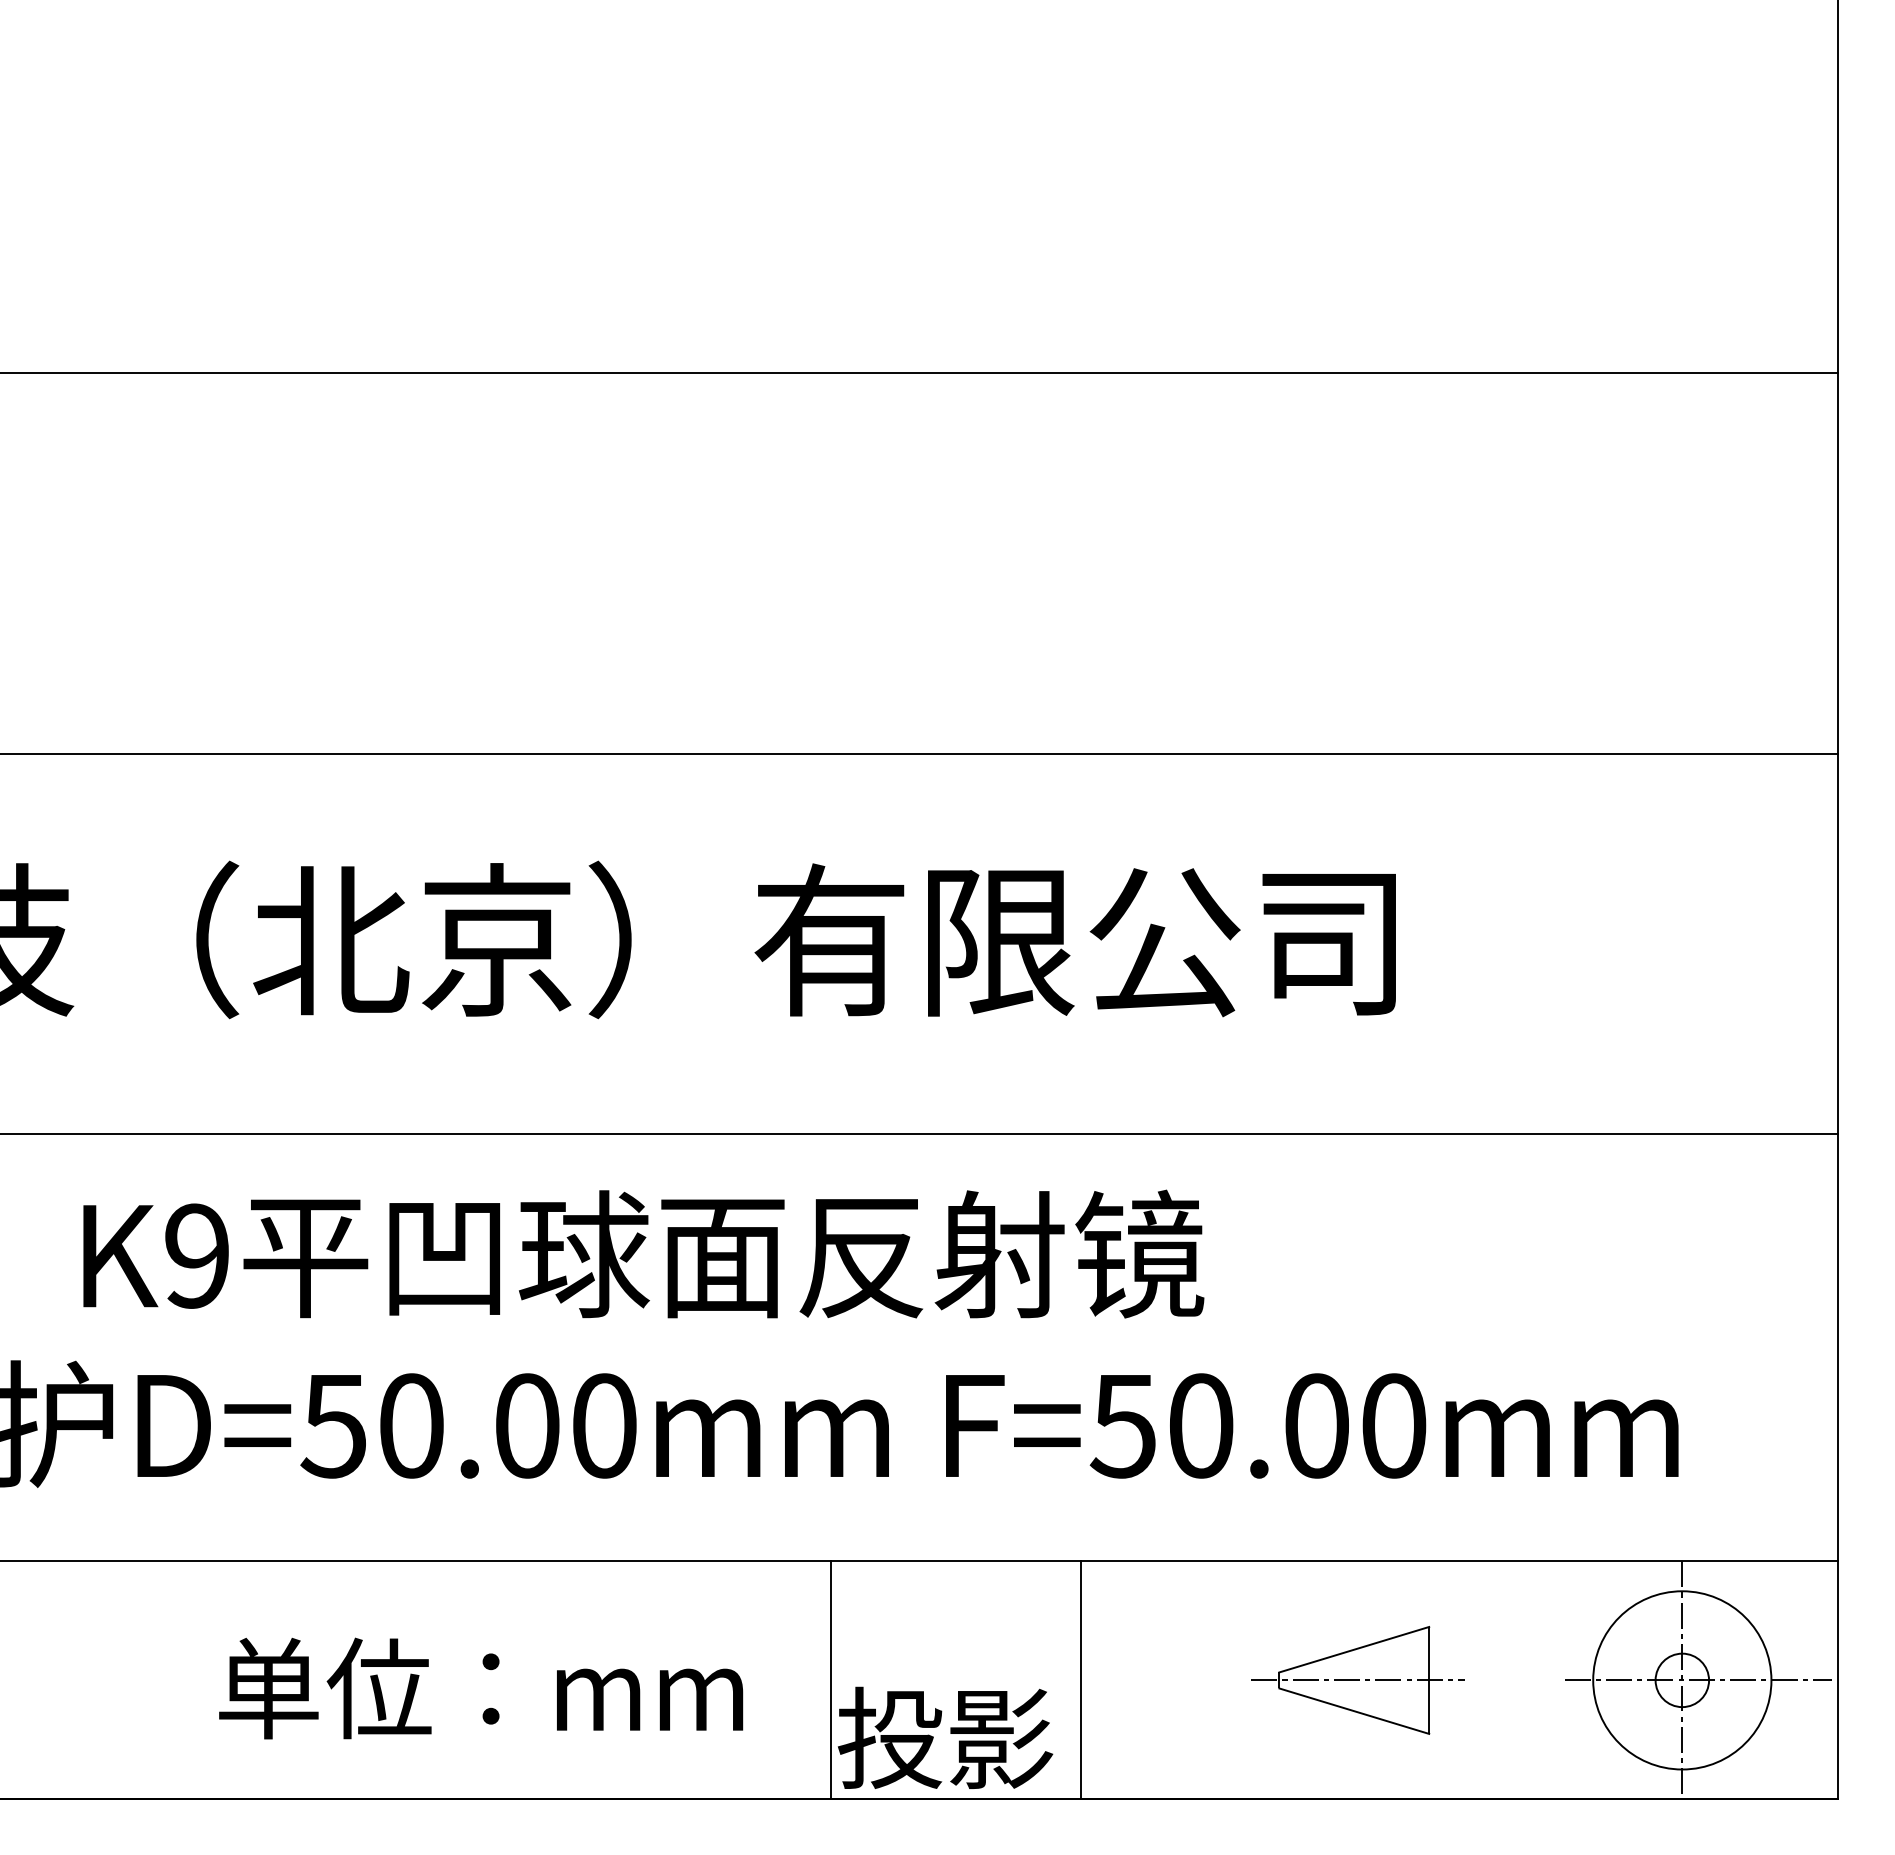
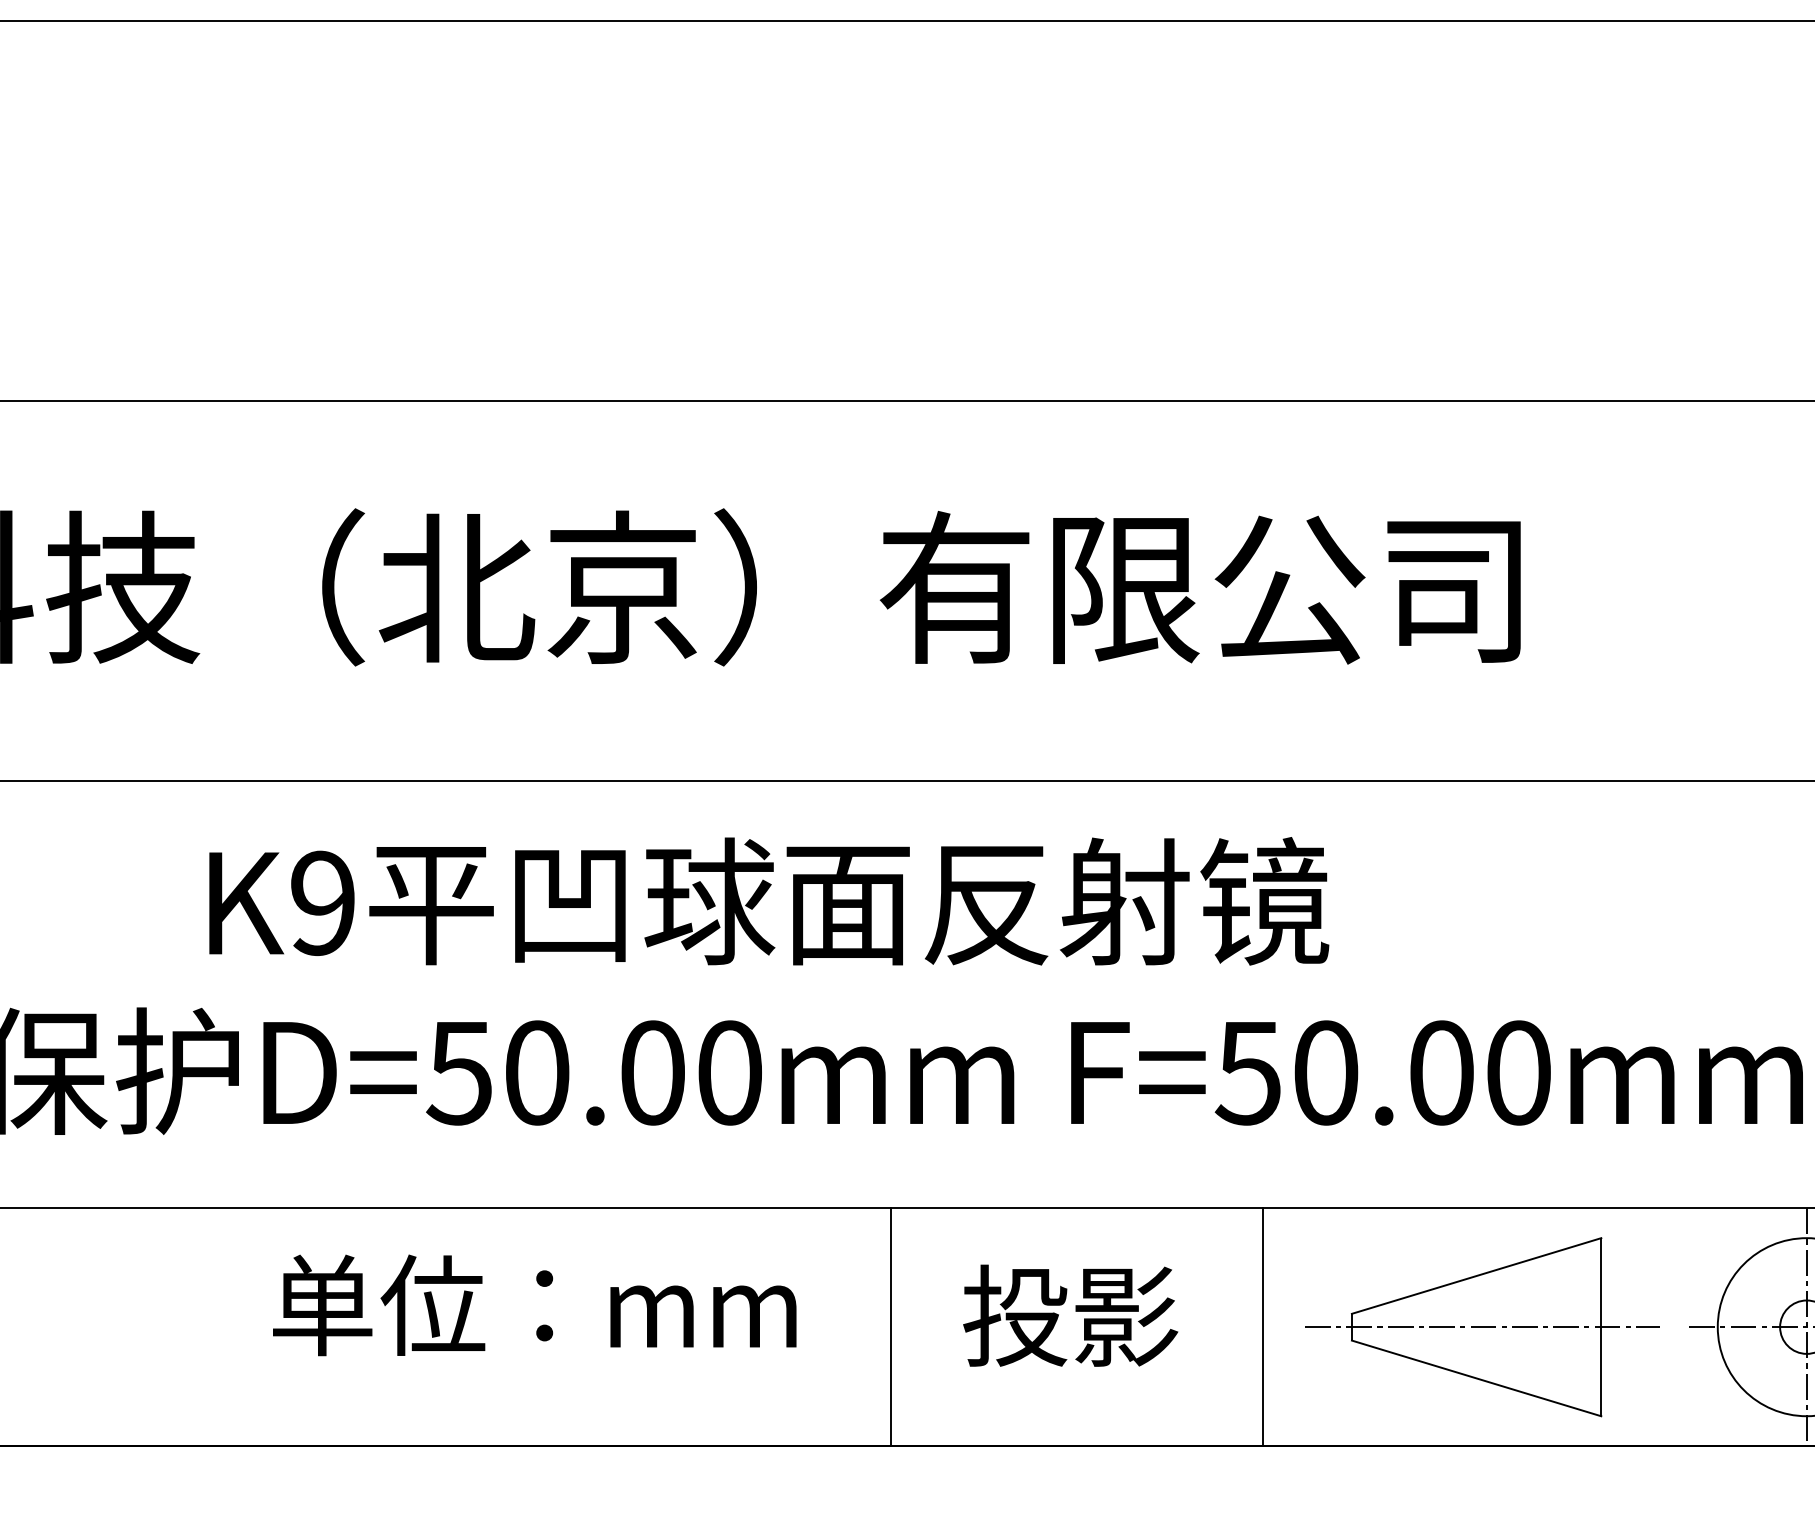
line: (830, 1680) -> (890, 1327), moved
line: (1080, 1680) -> (1262, 1327), moved
part: (1357, 1680) -> (1482, 1327), size x1.67
text: (481, 1688) -> (535, 1305), moved
text: (945, 1737) -> (1070, 1315), moved

